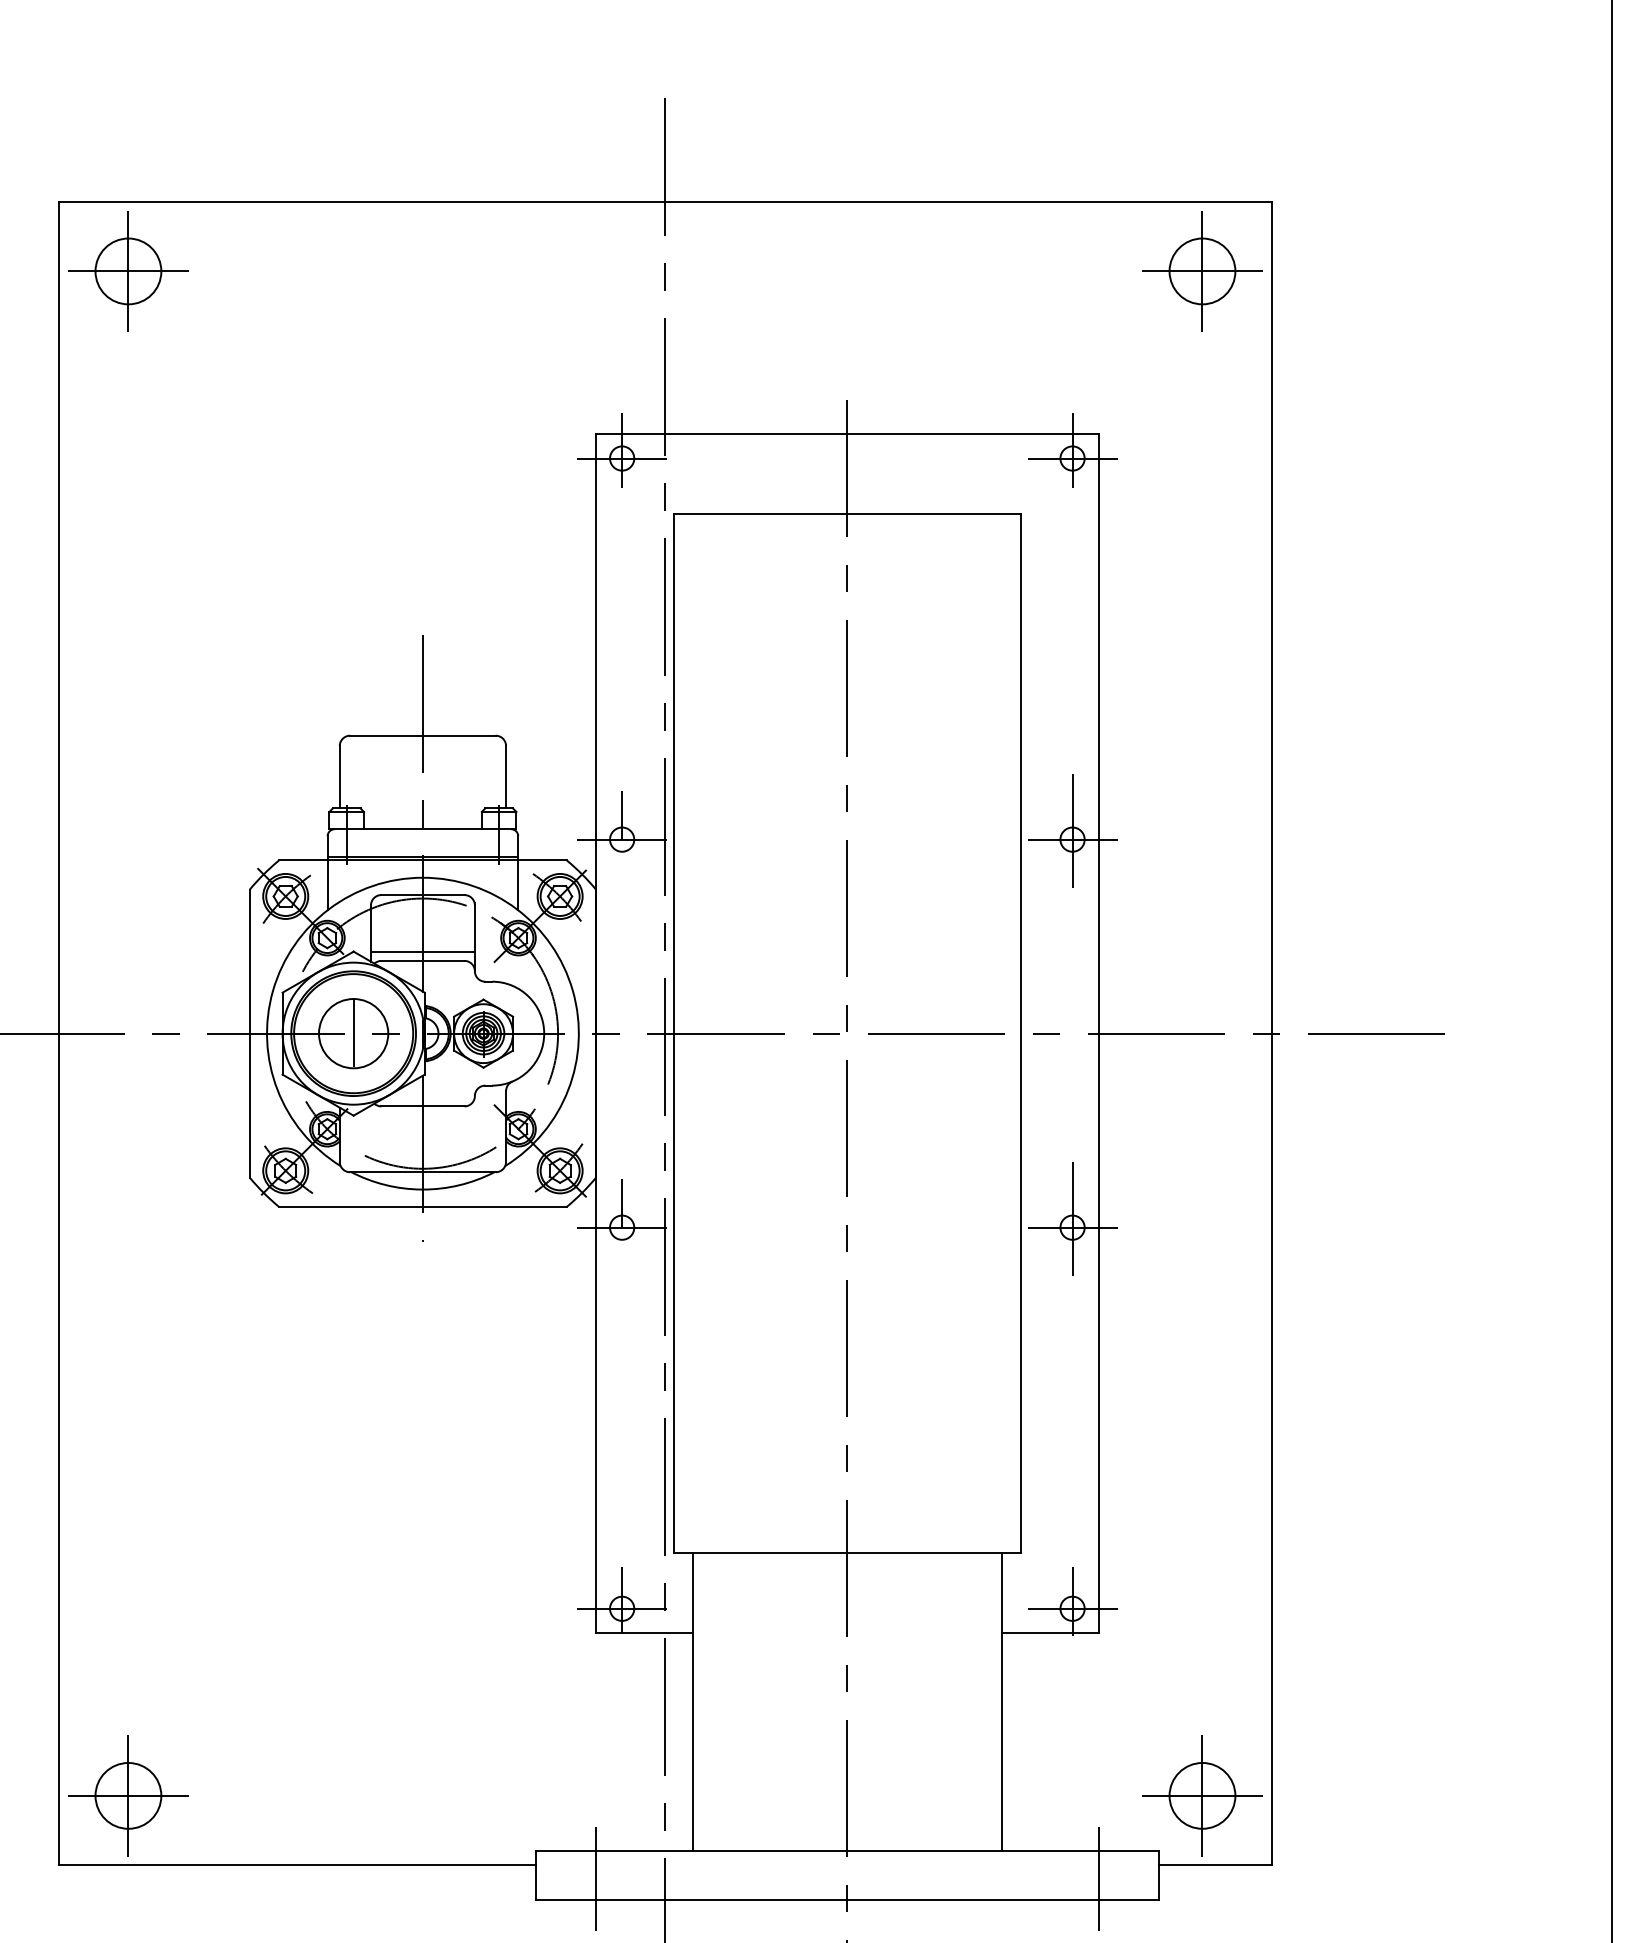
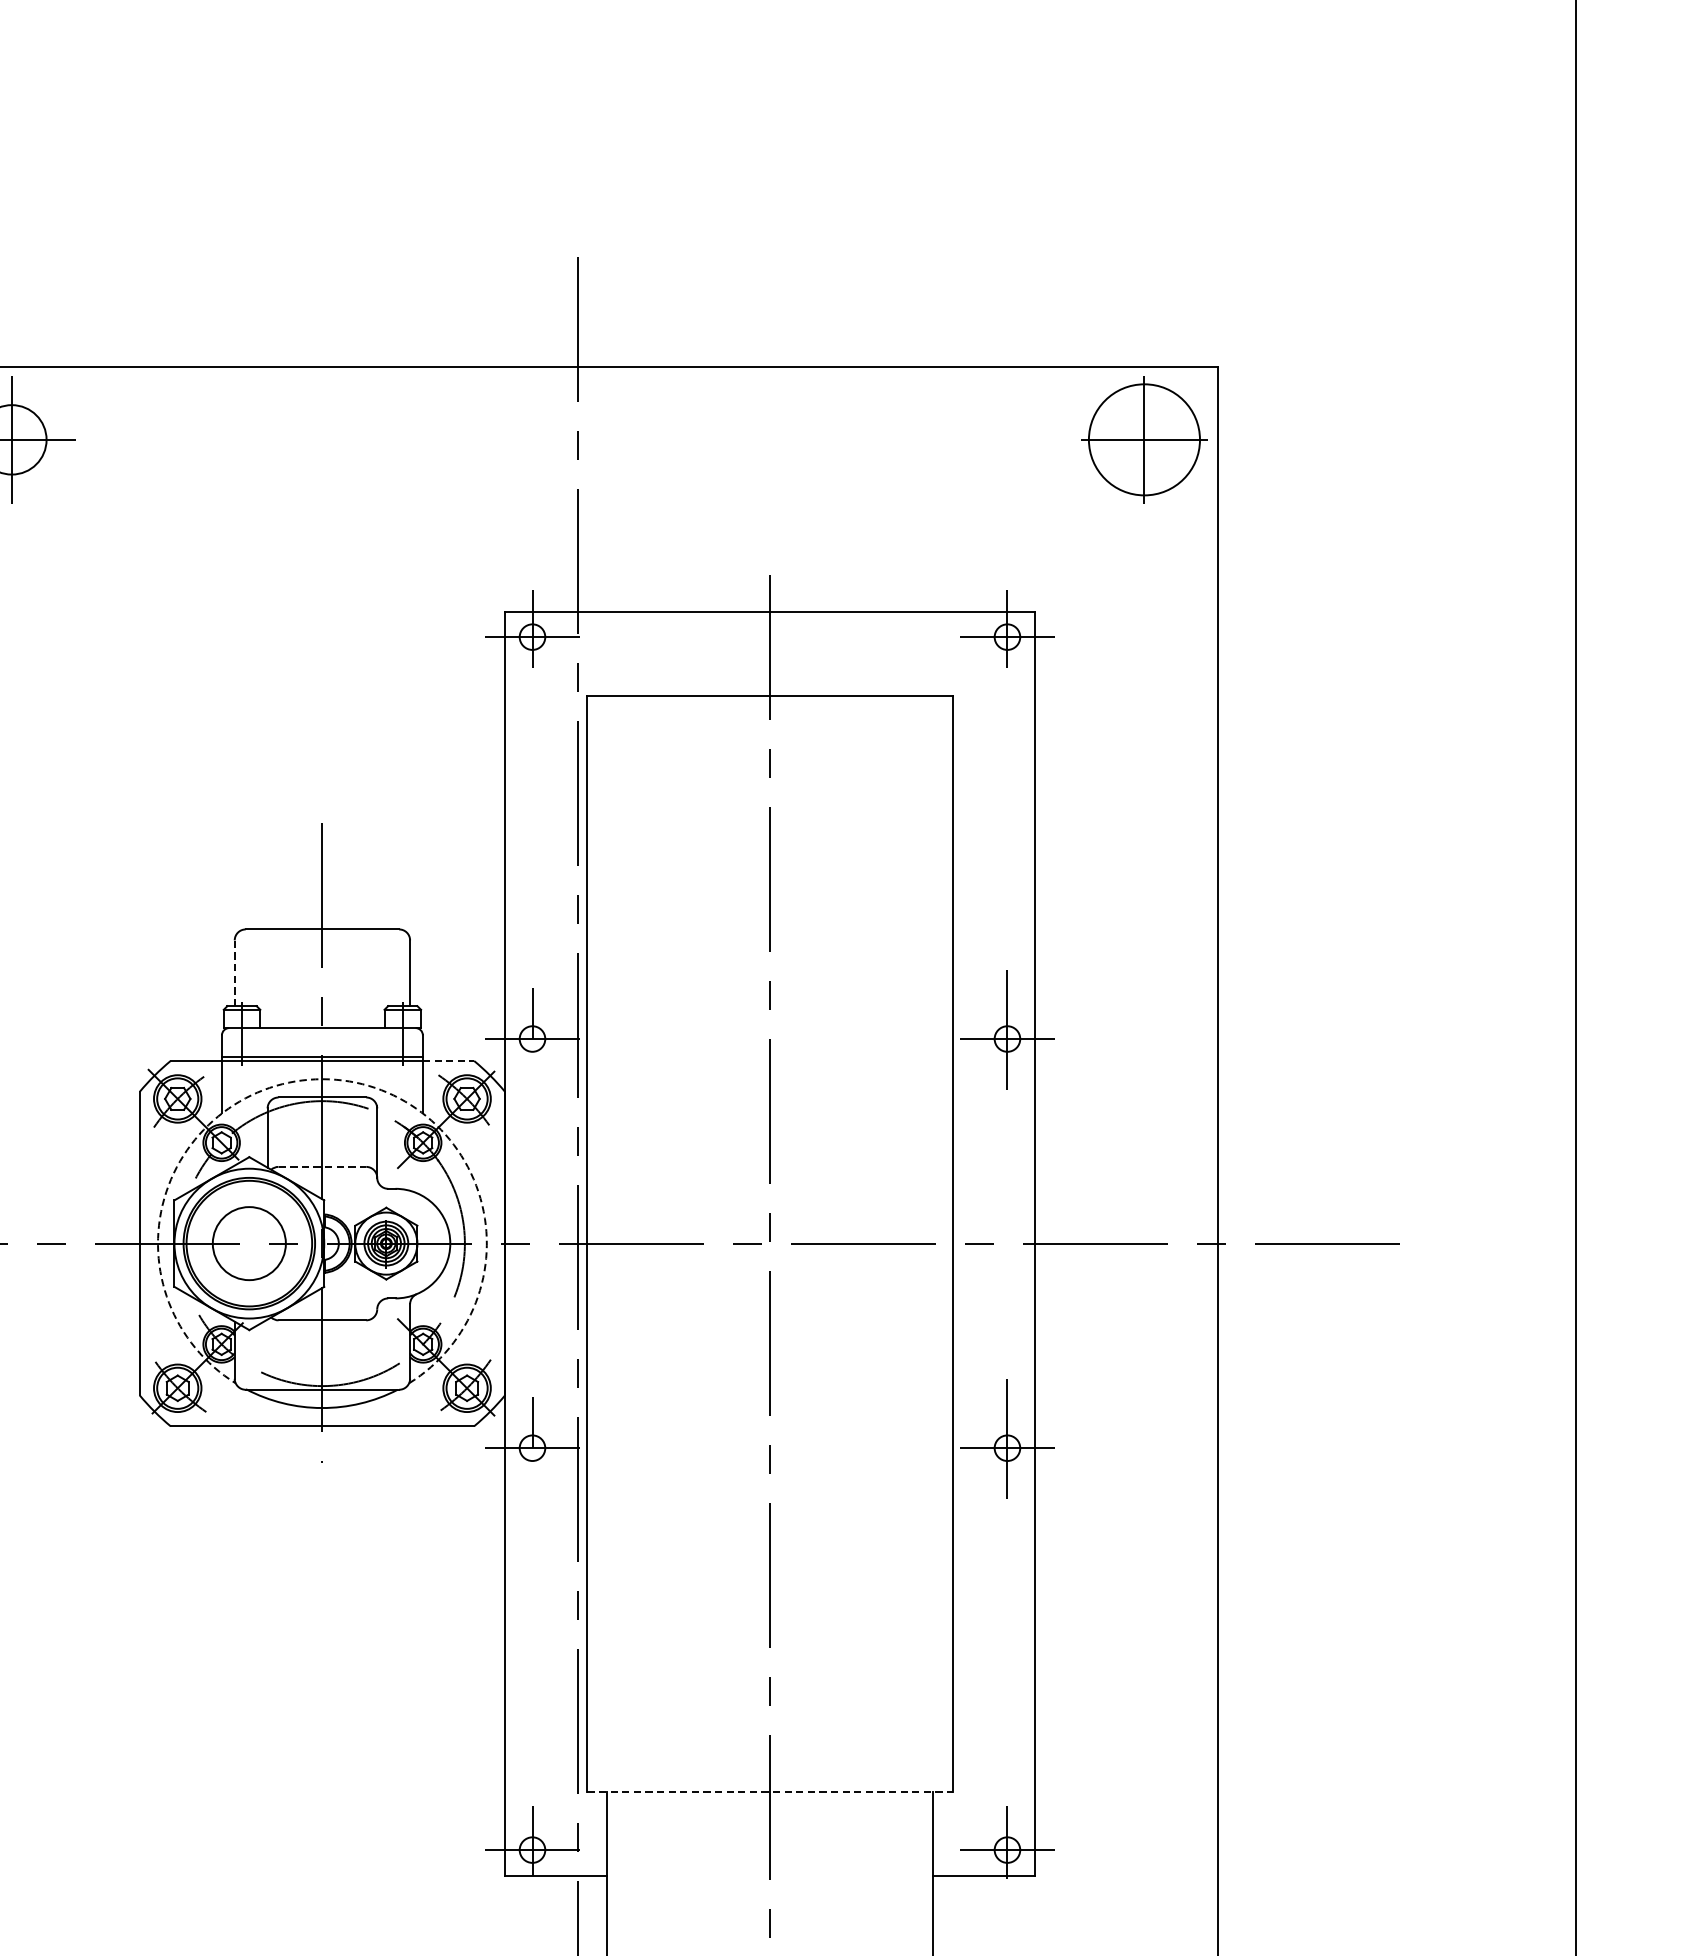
circle: (1202, 271) -> (1144, 439), size x1.6
line: (339, 776) -> (234, 972), solid -> dashed
line: (543, 860) -> (449, 1061), solid -> dashed
arc: (422, 877) -> (321, 1078), solid -> dashed
line: (422, 951) -> (321, 1156), removed
line: (422, 960) -> (321, 1166), solid -> dashed
line: (353, 1031) -> (249, 1241), removed
line: (847, 1553) -> (770, 1791), solid -> dashed

